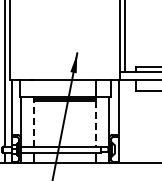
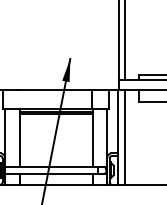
line: (124, 121) -> (124, 137), added
line: (33, 123) -> (19, 140), dashed -> solid
line: (96, 123) -> (92, 140), dashed -> solid

